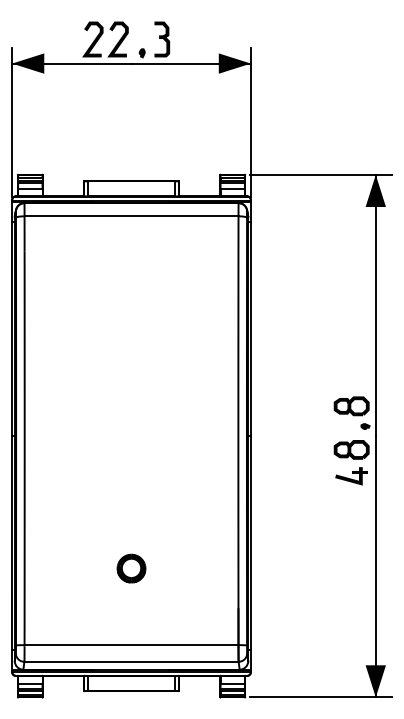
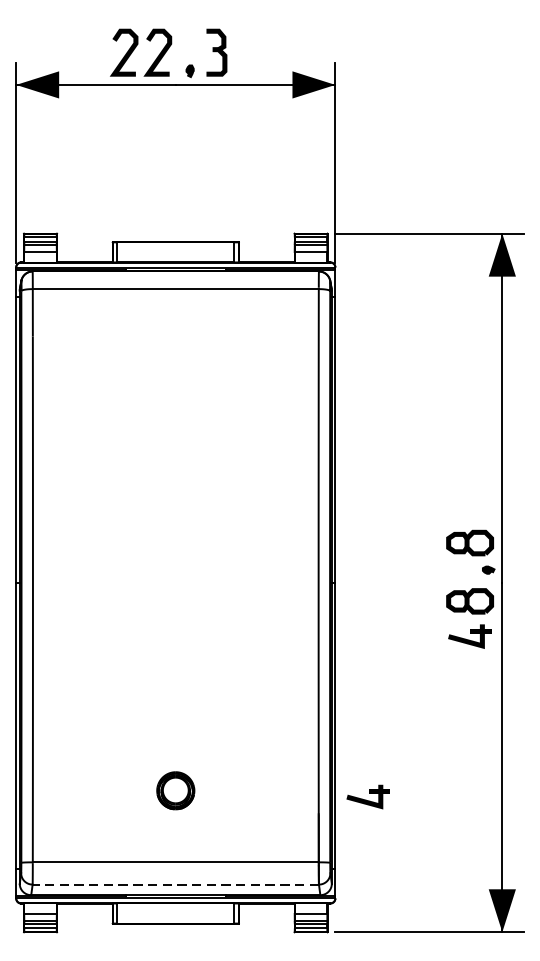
part: (131, 568) -> (175, 790), moved
part: (275, 596) -> (368, 797), added
line: (131, 661) -> (175, 884), solid -> dashed

